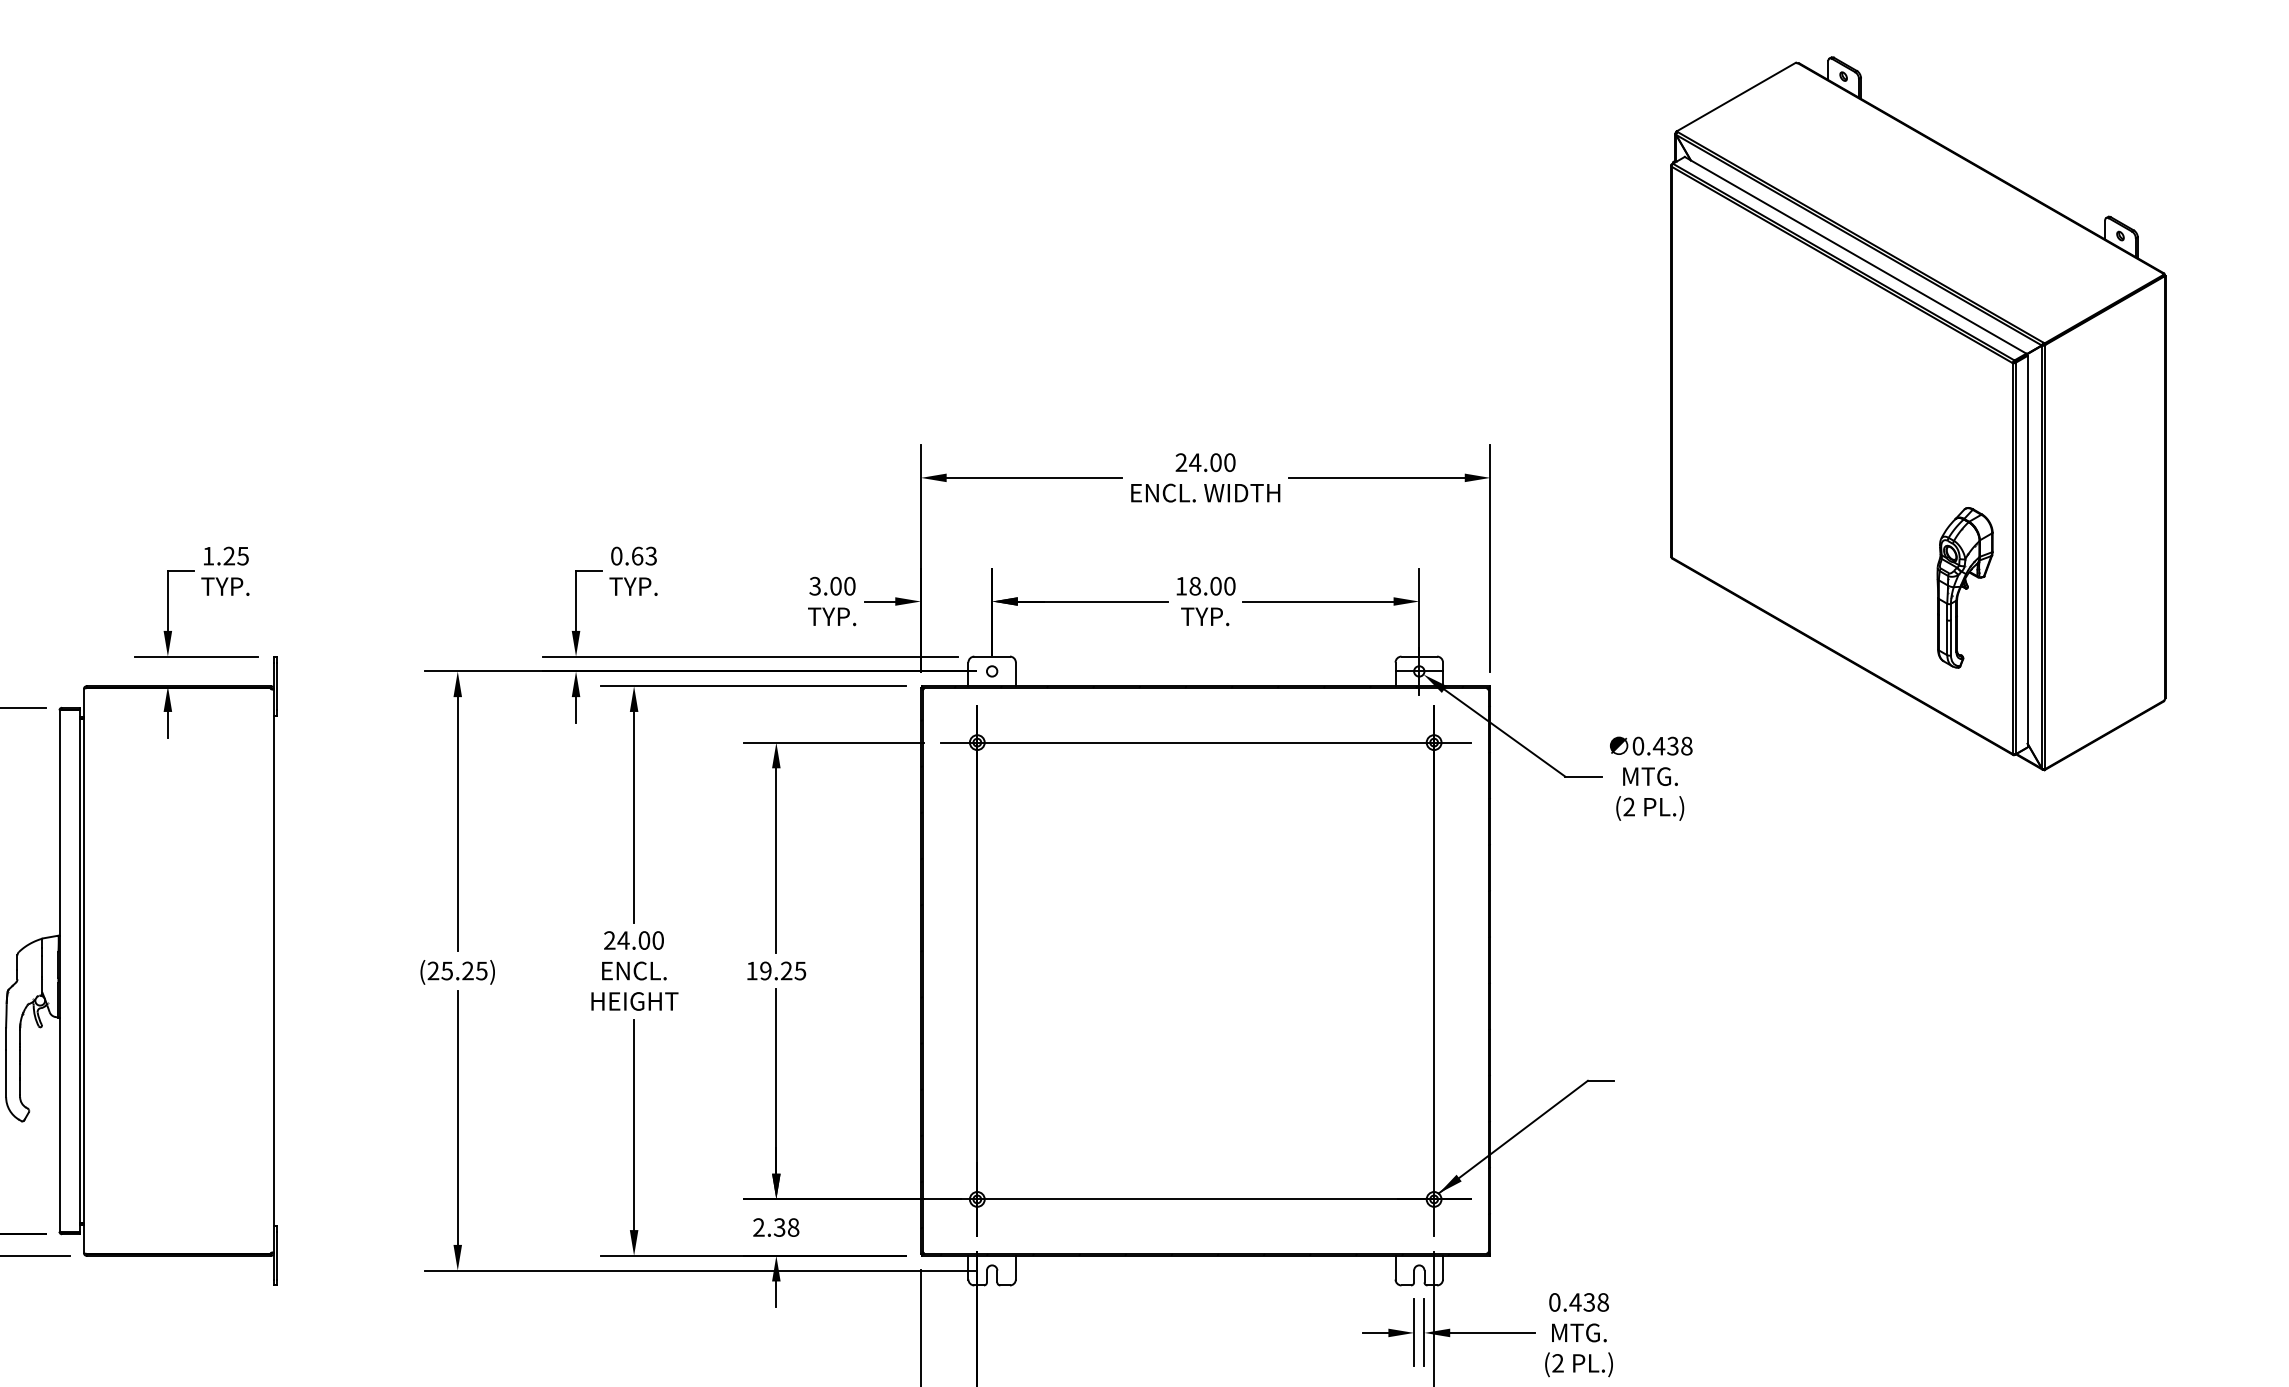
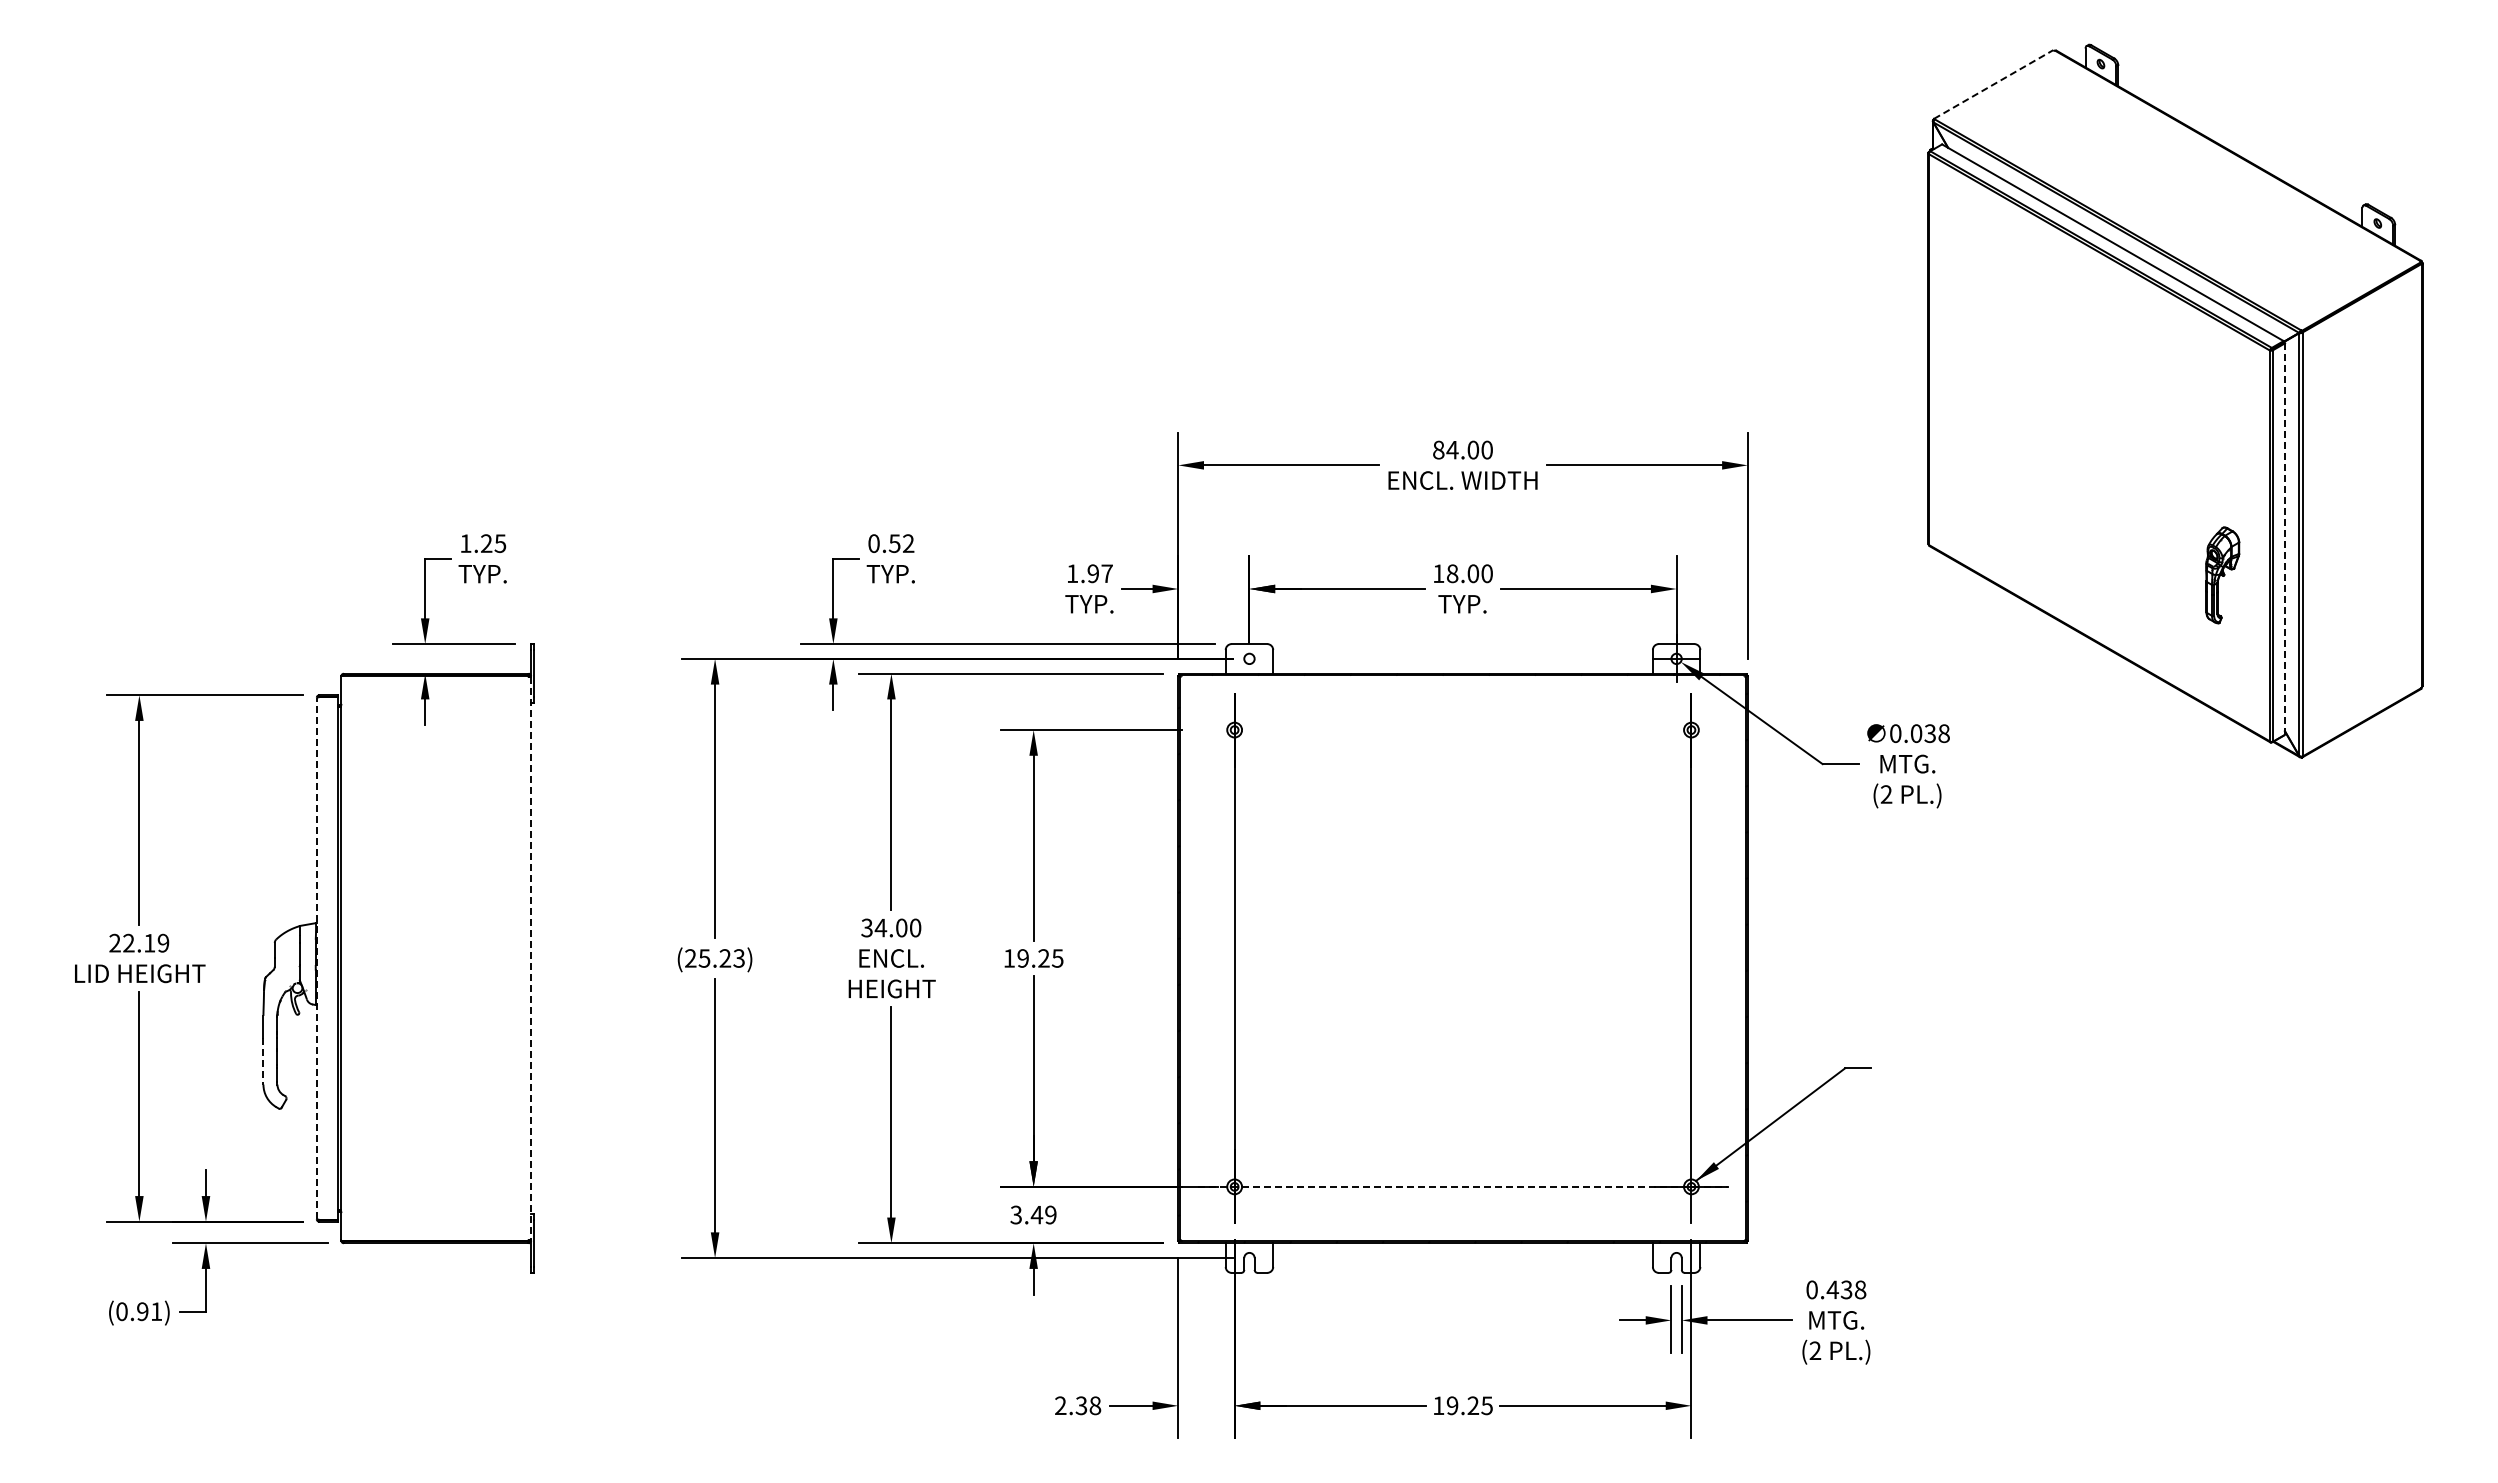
line: (1736, 97) -> (1993, 84), solid -> dashed
text: (1181, 462) -> (1438, 449), 24.00 -> 84.00
line: (2027, 552) -> (2284, 539), solid -> dashed
text: (644, 556) -> (901, 543), 0.63 -> 0.52
text: (832, 586) -> (1089, 573), 3.00 -> 1.97
part: (1965, 588) -> (2222, 575), size x0.6
line: (1205, 743) -> (1462, 730), removed
text: (1659, 746) -> (1916, 733), 0.438 -> 0.038
text: (609, 941) -> (866, 928), 24.00 -> 34.00
line: (59, 971) -> (316, 958), solid -> dashed
line: (274, 971) -> (531, 958), solid -> dashed
text: (482, 971) -> (739, 958), (25.25) -> (25.23)
line: (6, 1074) -> (263, 1061), solid -> dashed
line: (1206, 1199) -> (1463, 1186), solid -> dashed
text: (776, 1227) -> (1033, 1214), 2.38 -> 3.49

